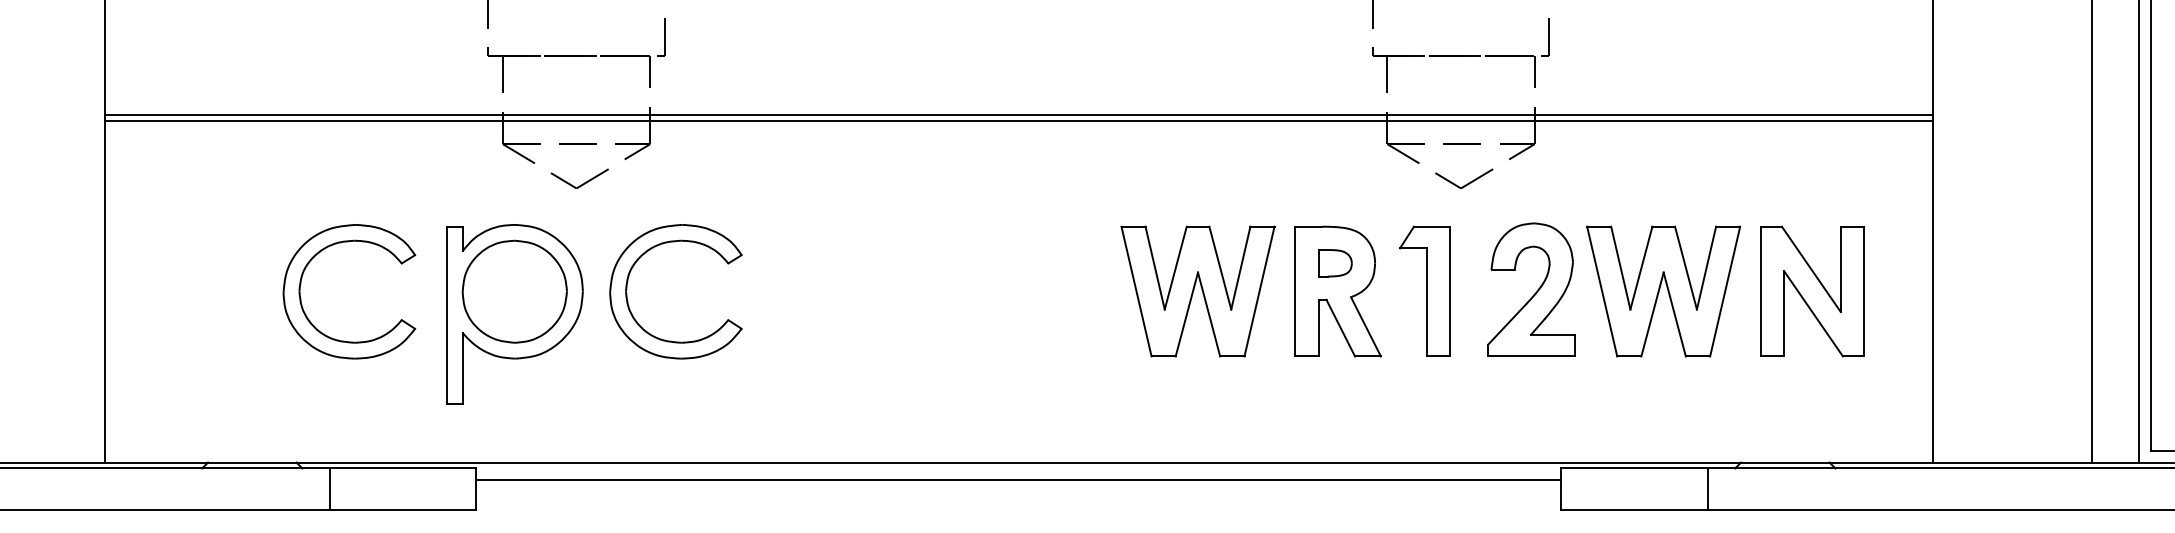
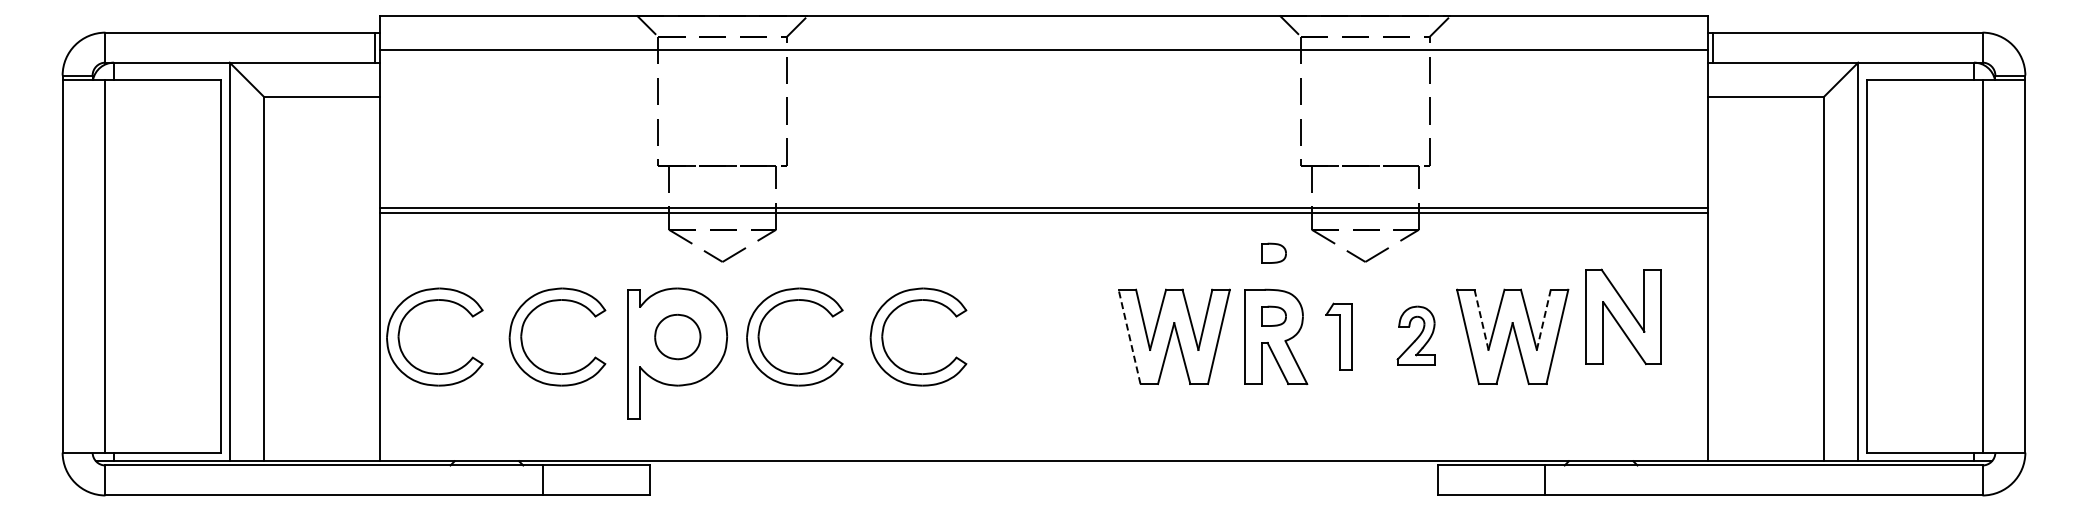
part: (1334, 175) -> (1273, 252), added
part: (822, 249) -> (901, 306), added
part: (151, 253) -> (413, 309), added
line: (1620, 267) -> (1481, 319), solid -> dashed
line: (1706, 267) -> (1543, 319), solid -> dashed
part: (1531, 289) -> (1416, 335), size x0.6
part: (514, 290) -> (677, 336), size x0.6
line: (1136, 290) -> (1129, 336), solid -> dashed
part: (1423, 290) -> (1338, 336), size x0.7
part: (1811, 290) -> (1623, 316), moved
line: (1018, 480) -> (1043, 474), removed

